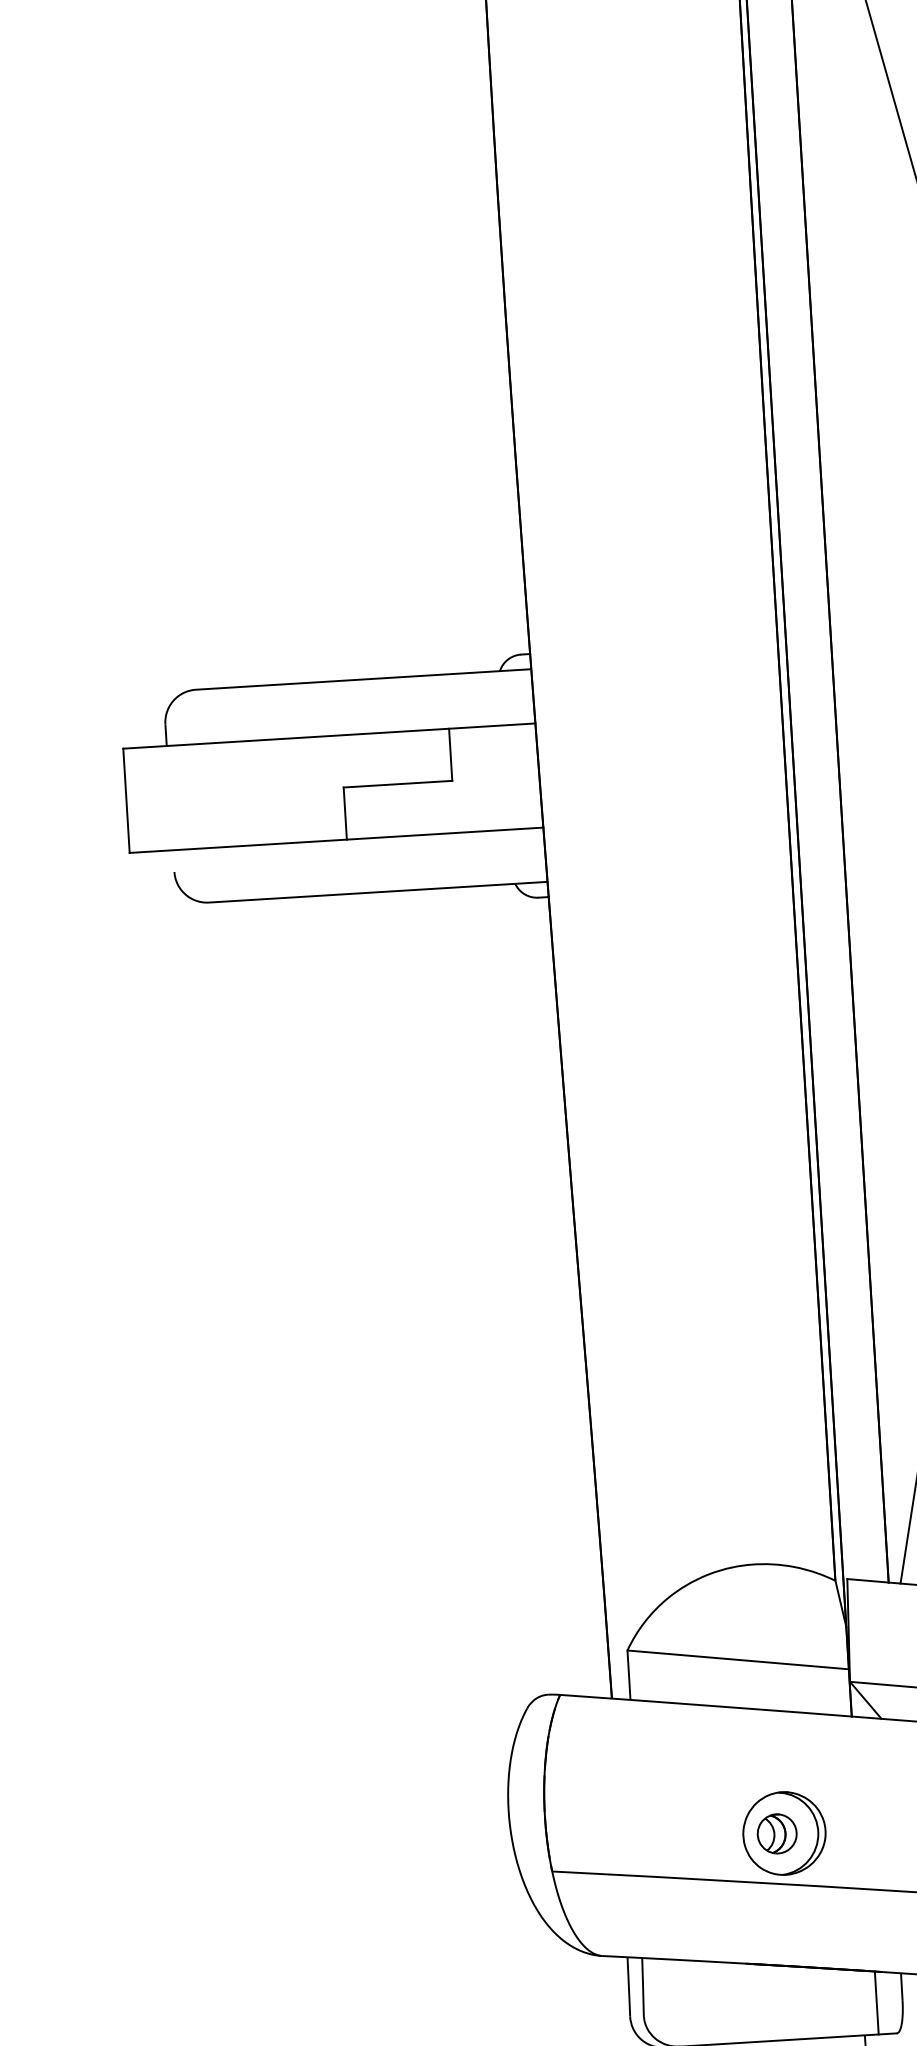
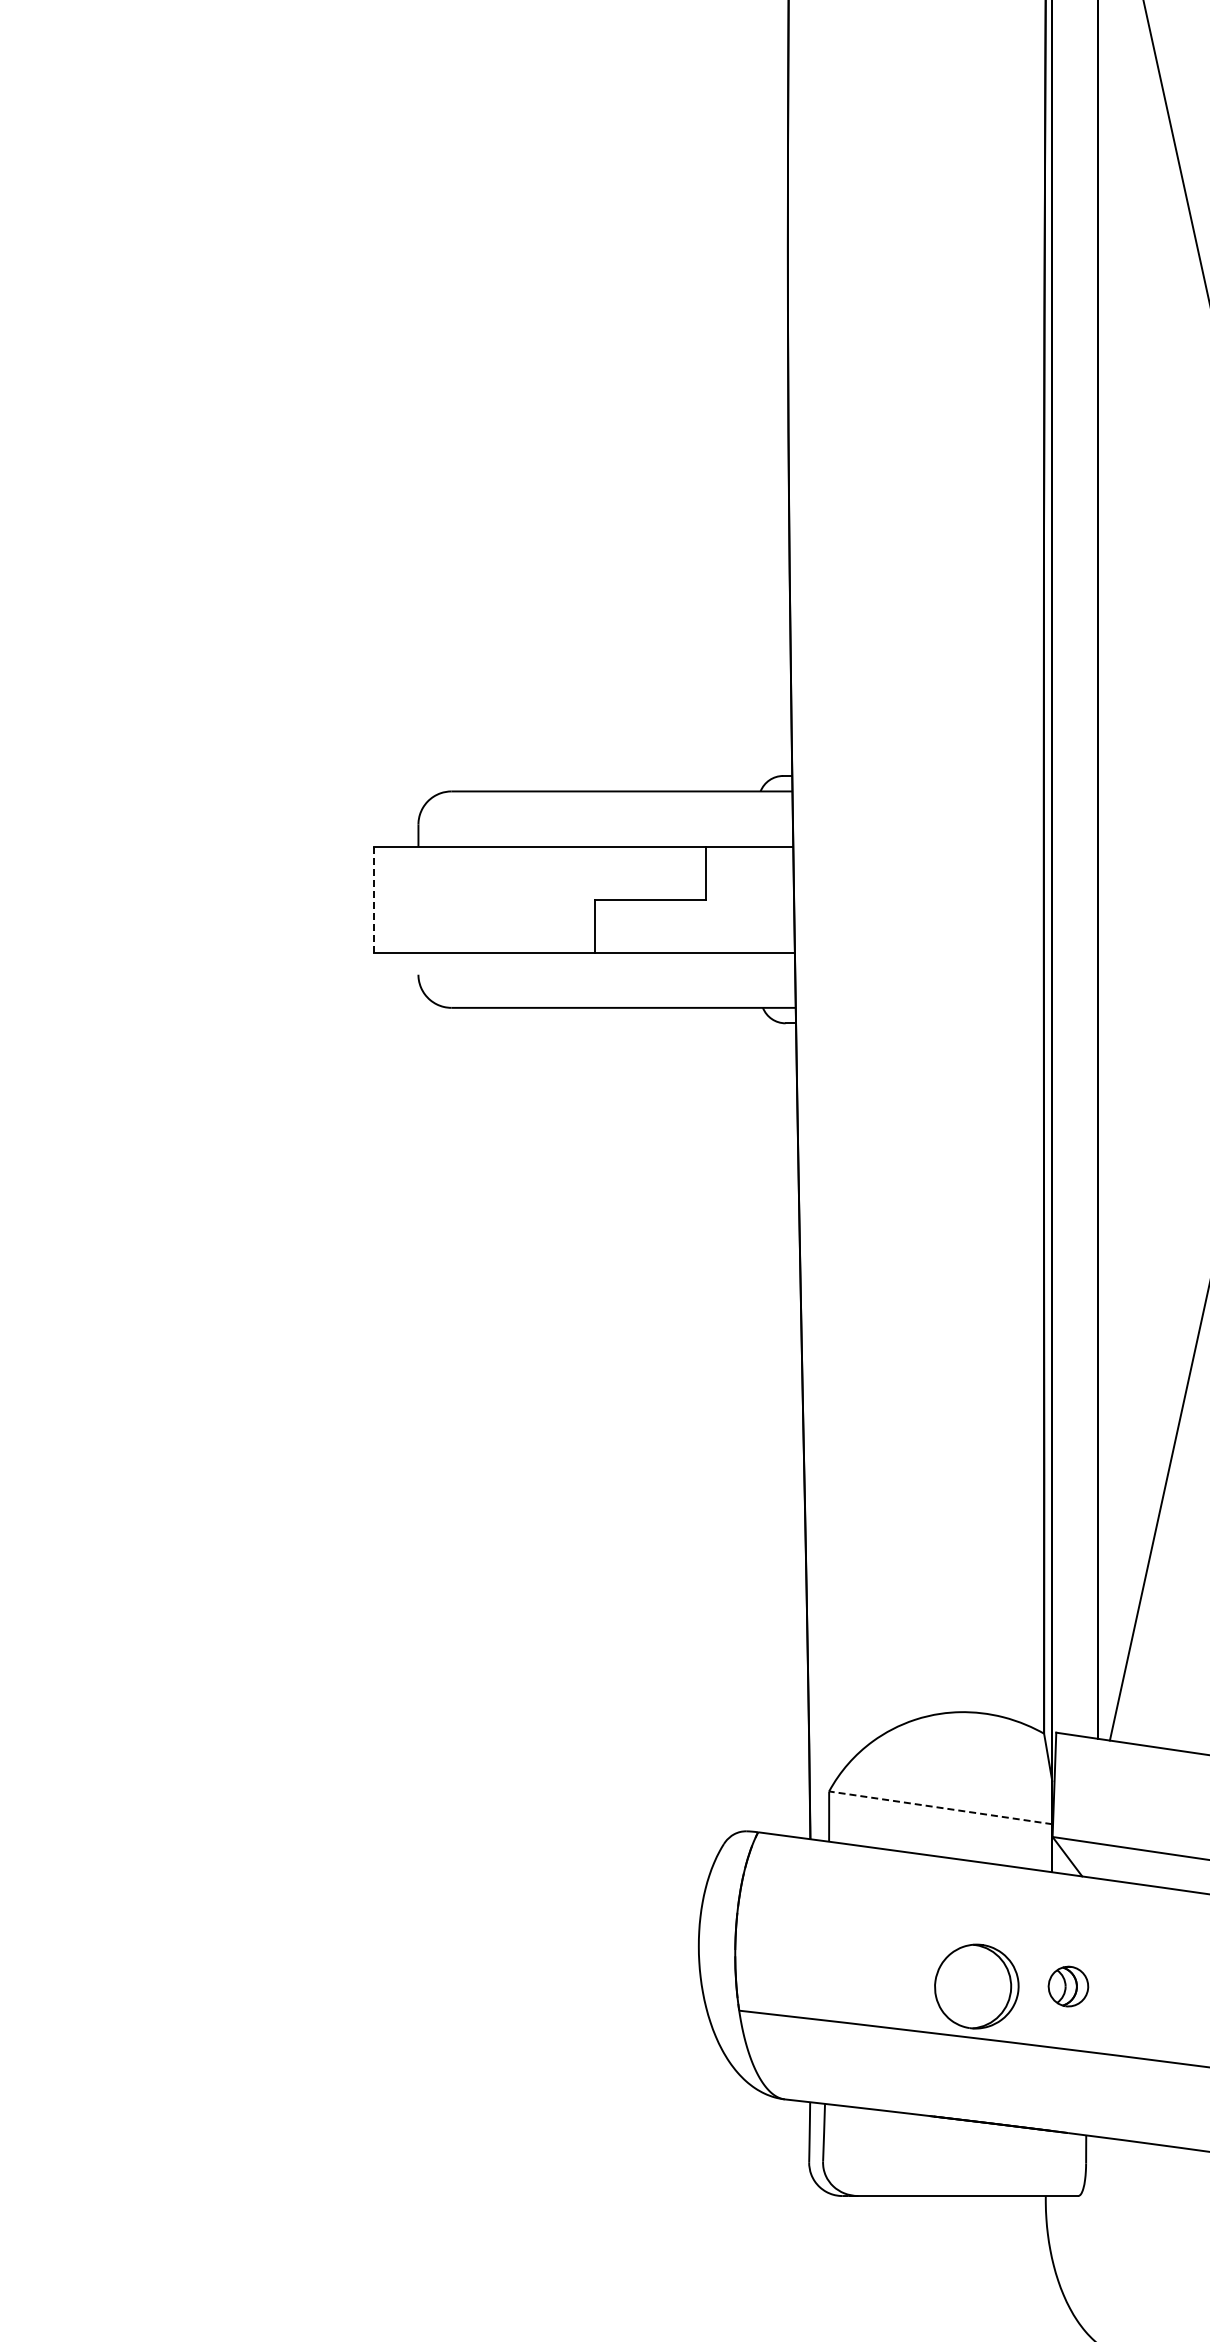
line: (126, 801) -> (374, 900), solid -> dashed
line: (737, 1659) -> (940, 1807), solid -> dashed
part: (777, 1833) -> (1068, 1986), moved
line: (876, 2002) -> (1059, 2163), removed

